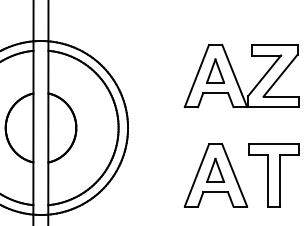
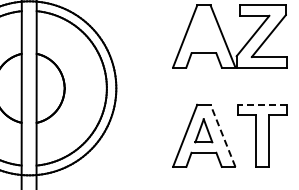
part: (215, 70) -> (203, 30), removed
line: (274, 144) -> (262, 104), solid -> dashed
line: (234, 175) -> (222, 135), solid -> dashed

